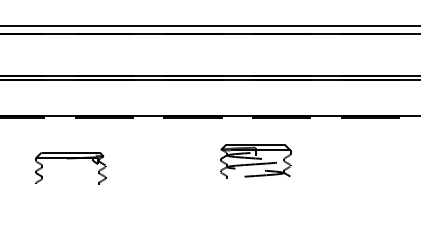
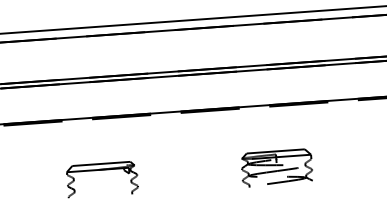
part: (70, 159) -> (101, 170), moved
part: (255, 161) -> (276, 168), moved

